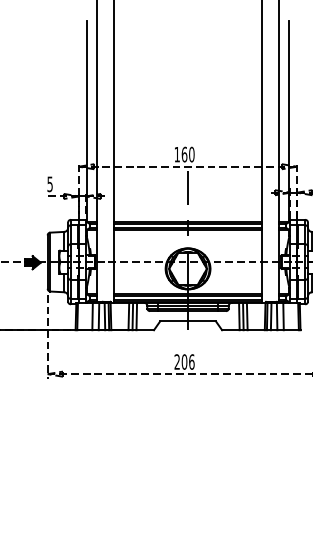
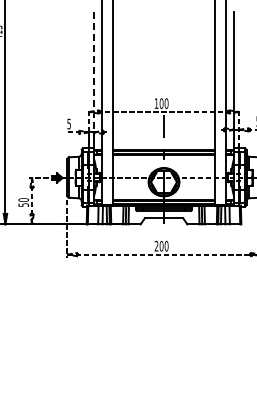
line: (86, 122) -> (94, 81), solid -> dashed
text: (184, 154) -> (161, 103), 160 -> 100
text: (191, 362) -> (166, 246), 206 -> 200

